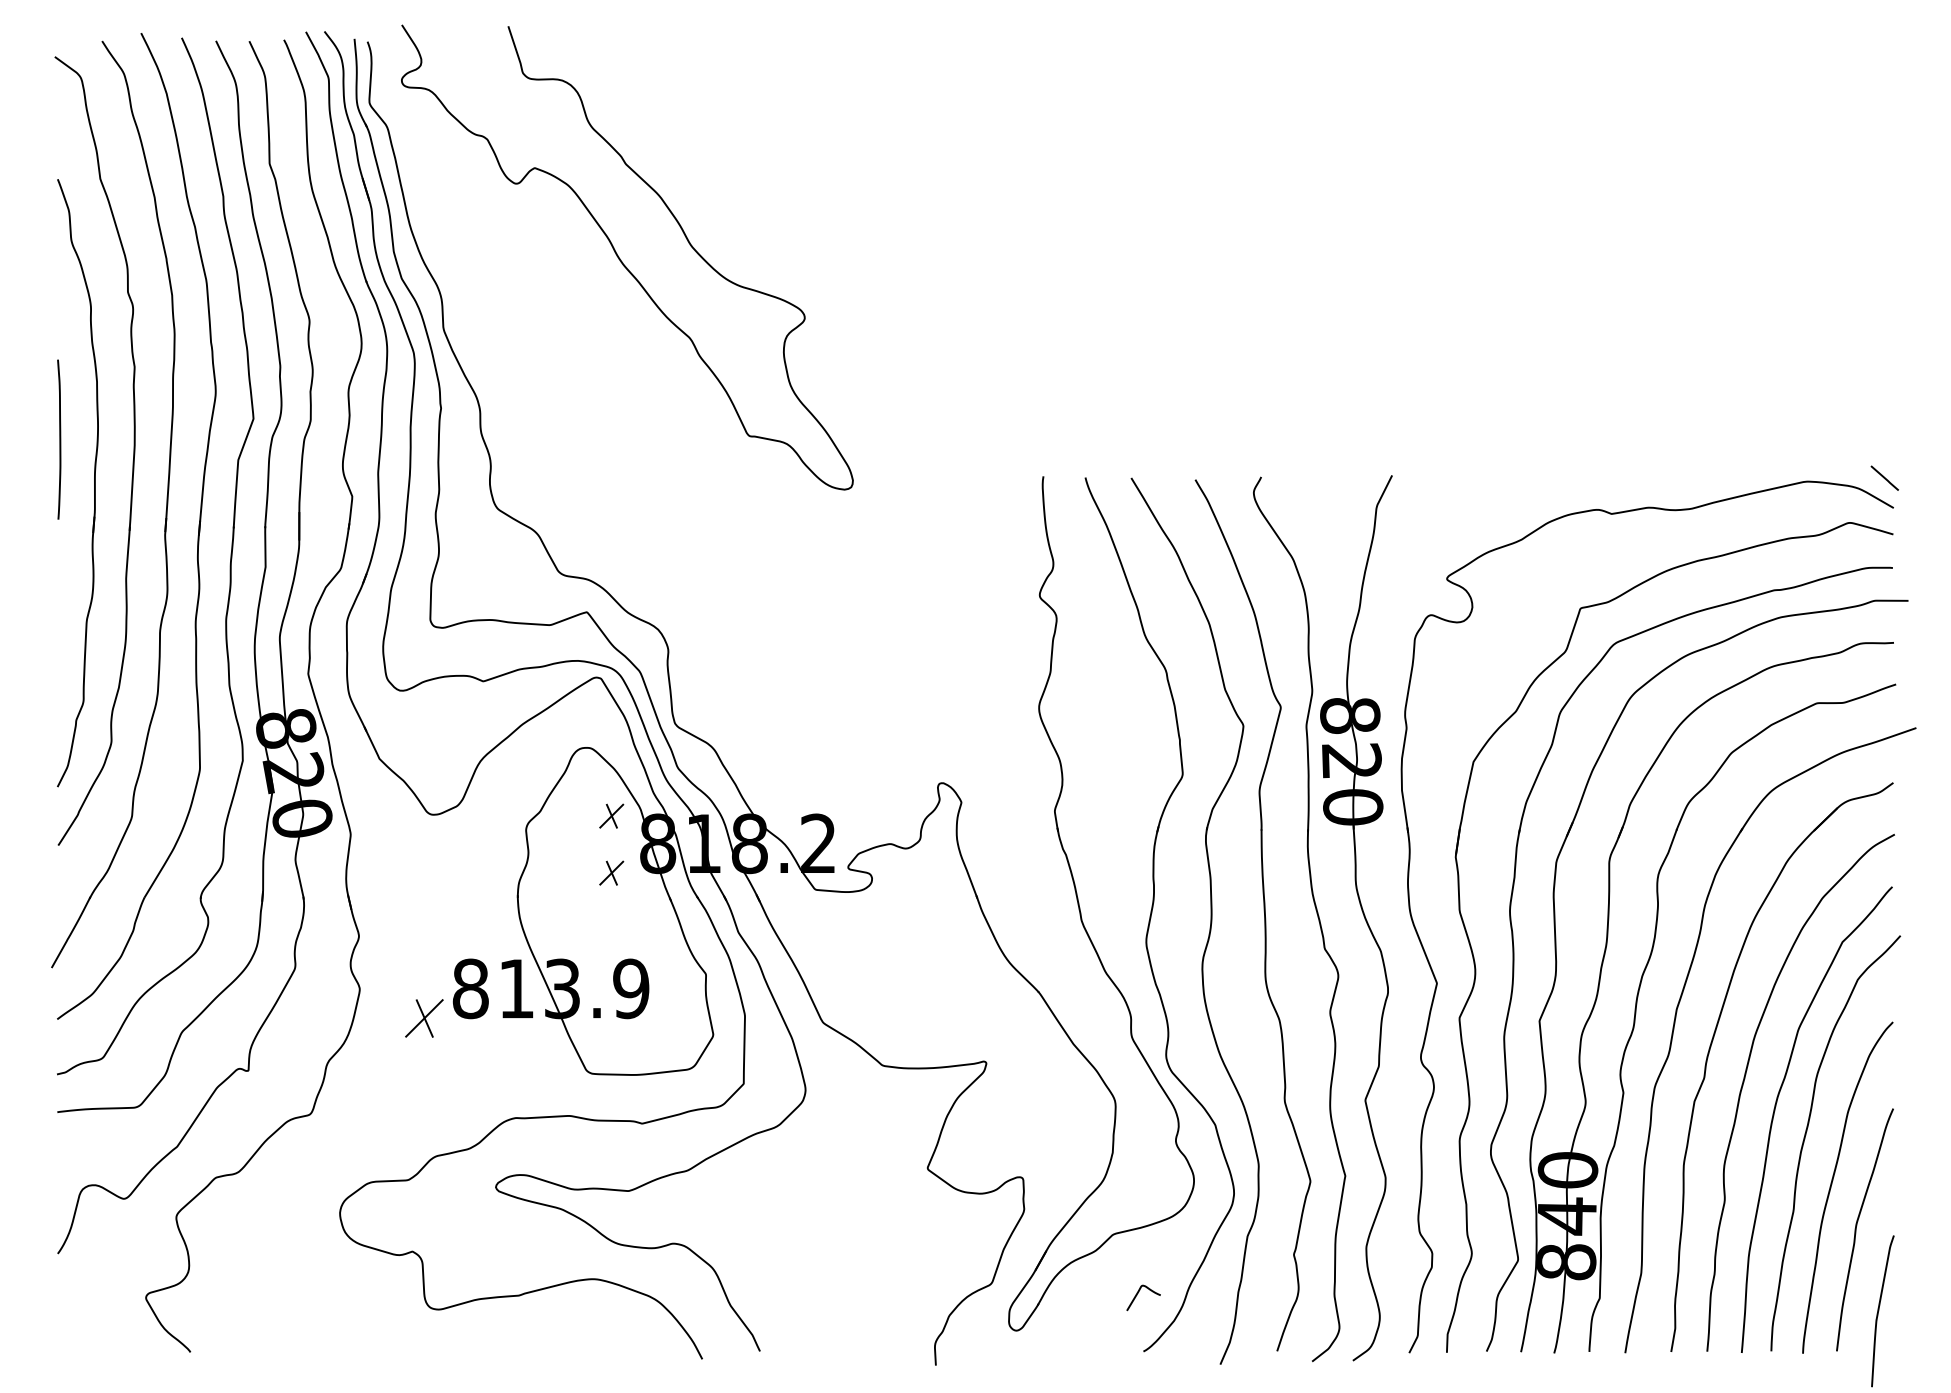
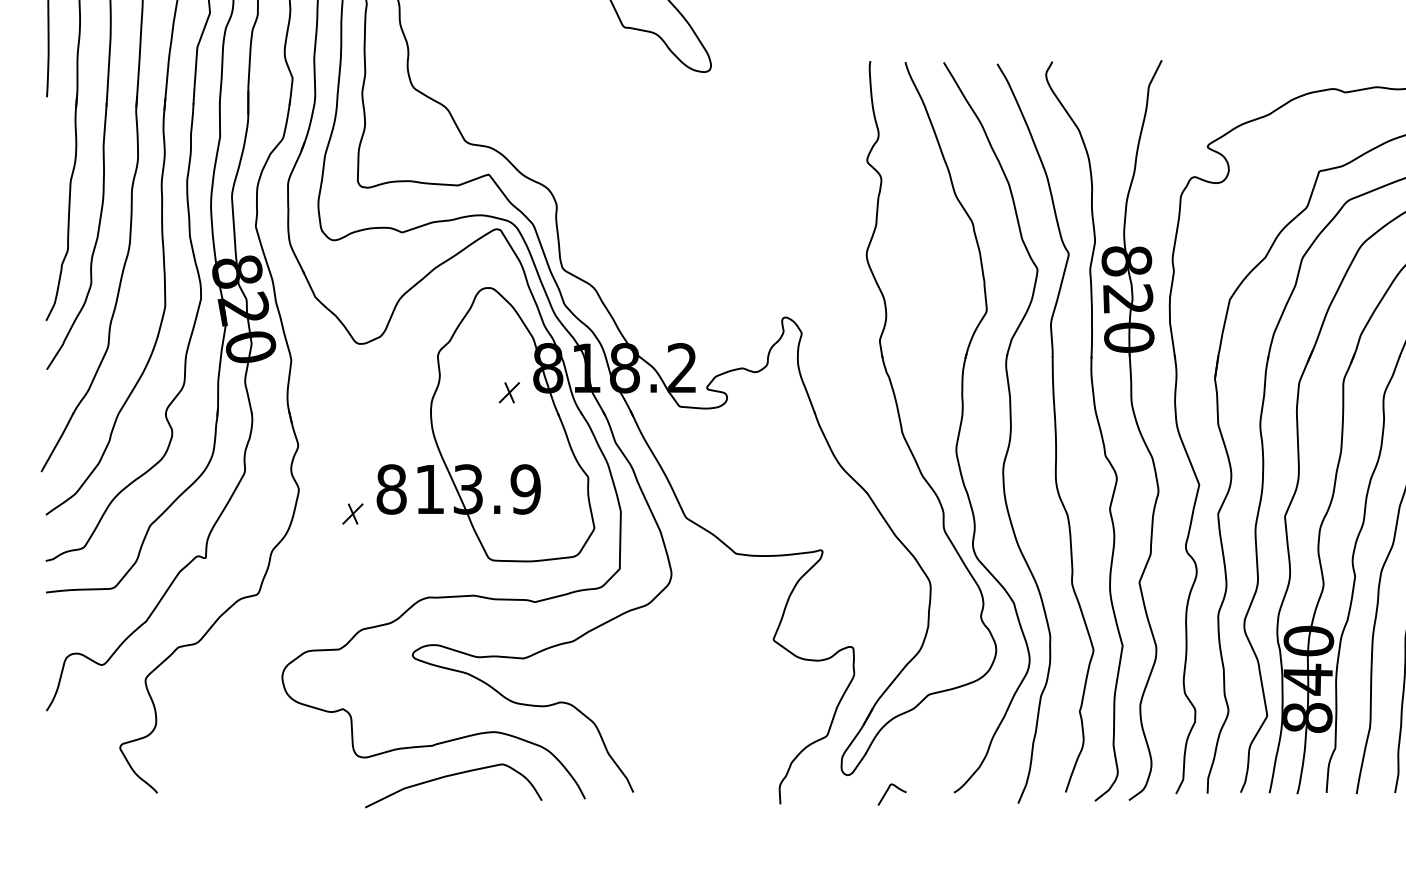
part: (611, 815) -> (509, 344), removed
part: (424, 1017) -> (352, 513), size x0.62
curve: (1137, 1295) -> (887, 792), moved
curve: (543, 1331) -> (452, 775), added

